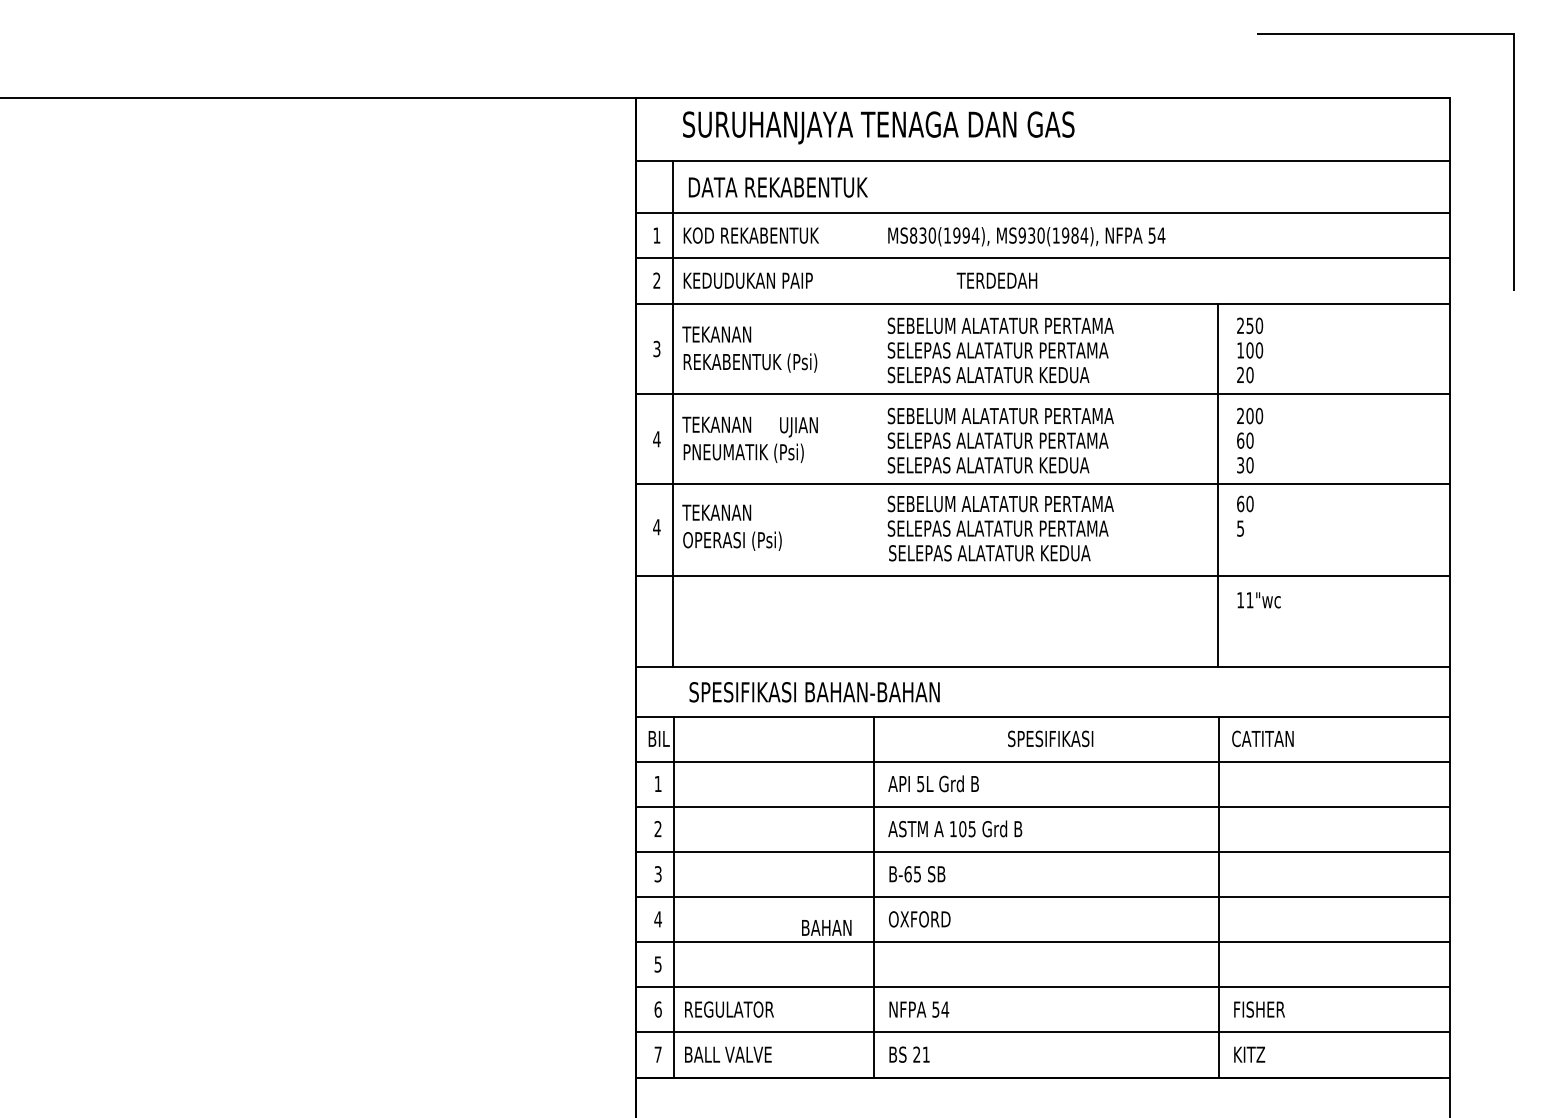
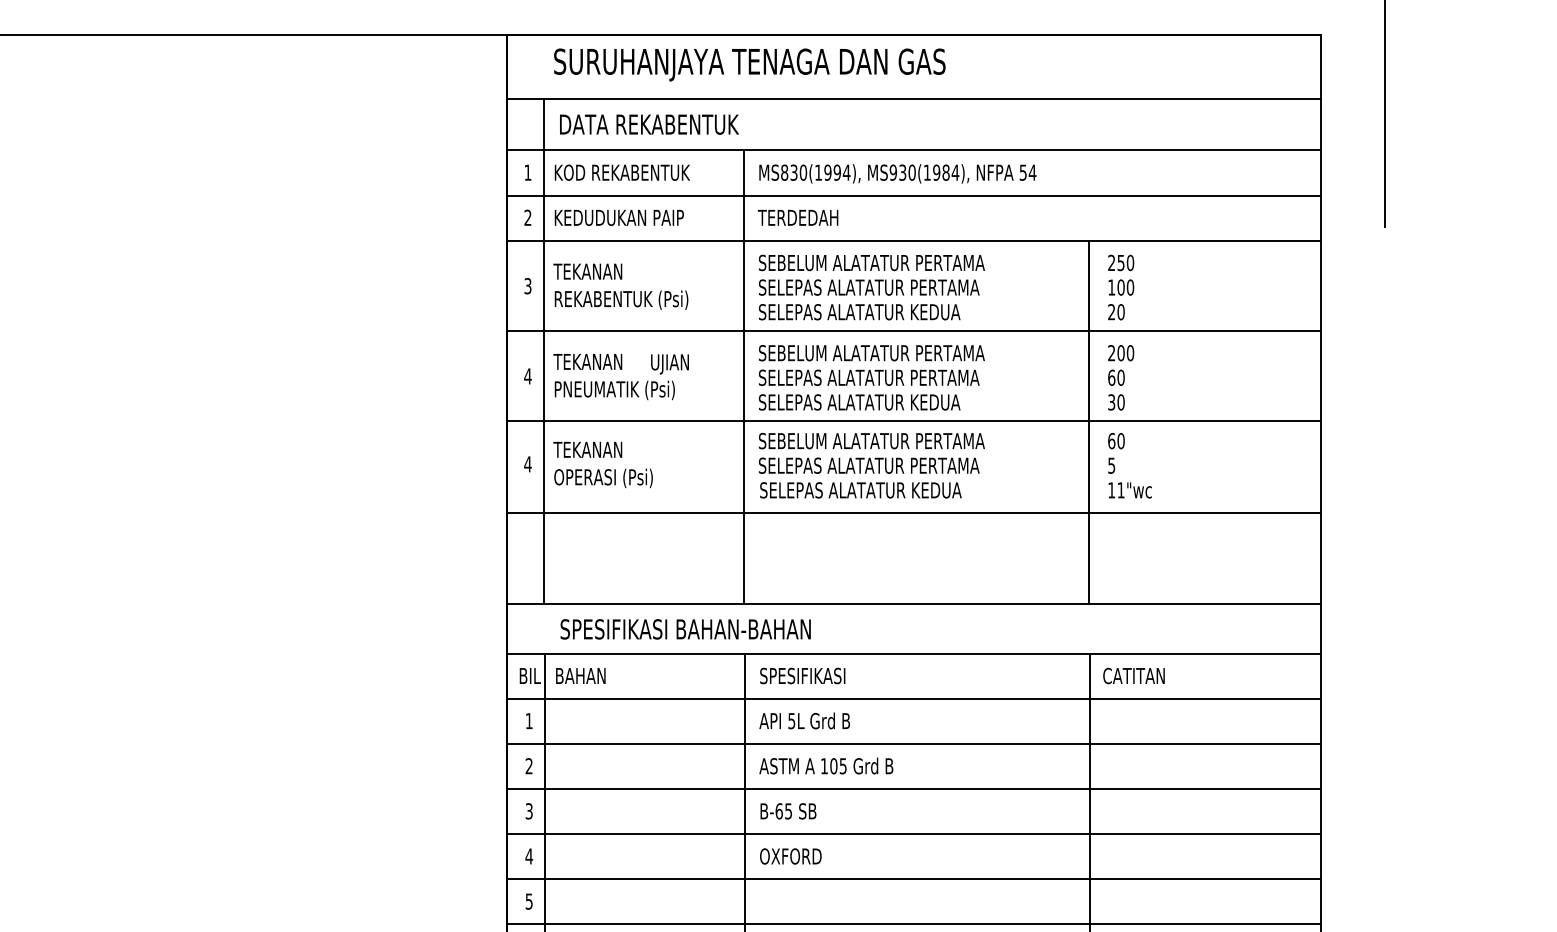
text: (996, 280) -> (797, 217), moved
line: (872, 440) -> (743, 377), added
text: (1258, 600) -> (1129, 490), moved
text: (1050, 738) -> (802, 675), moved
text: (826, 927) -> (580, 675), moved

